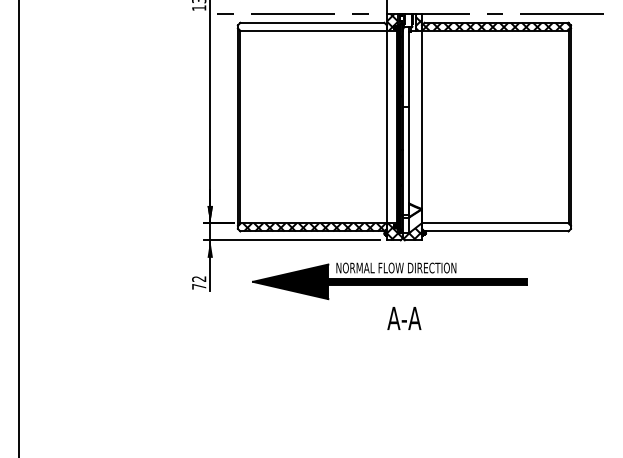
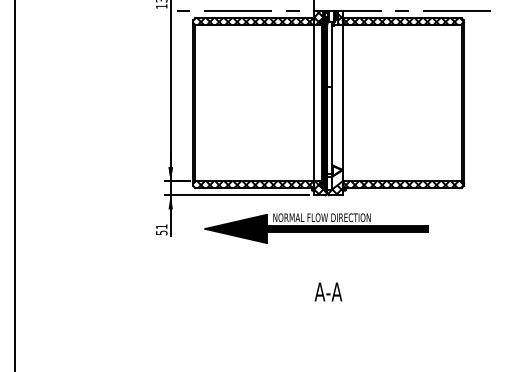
hatch: (311, 26) -> (253, 21), added
hatch: (496, 227) -> (403, 184), added
text: (199, 282) -> (161, 229), 72 -> 51
text: (404, 318) -> (328, 292), moved

